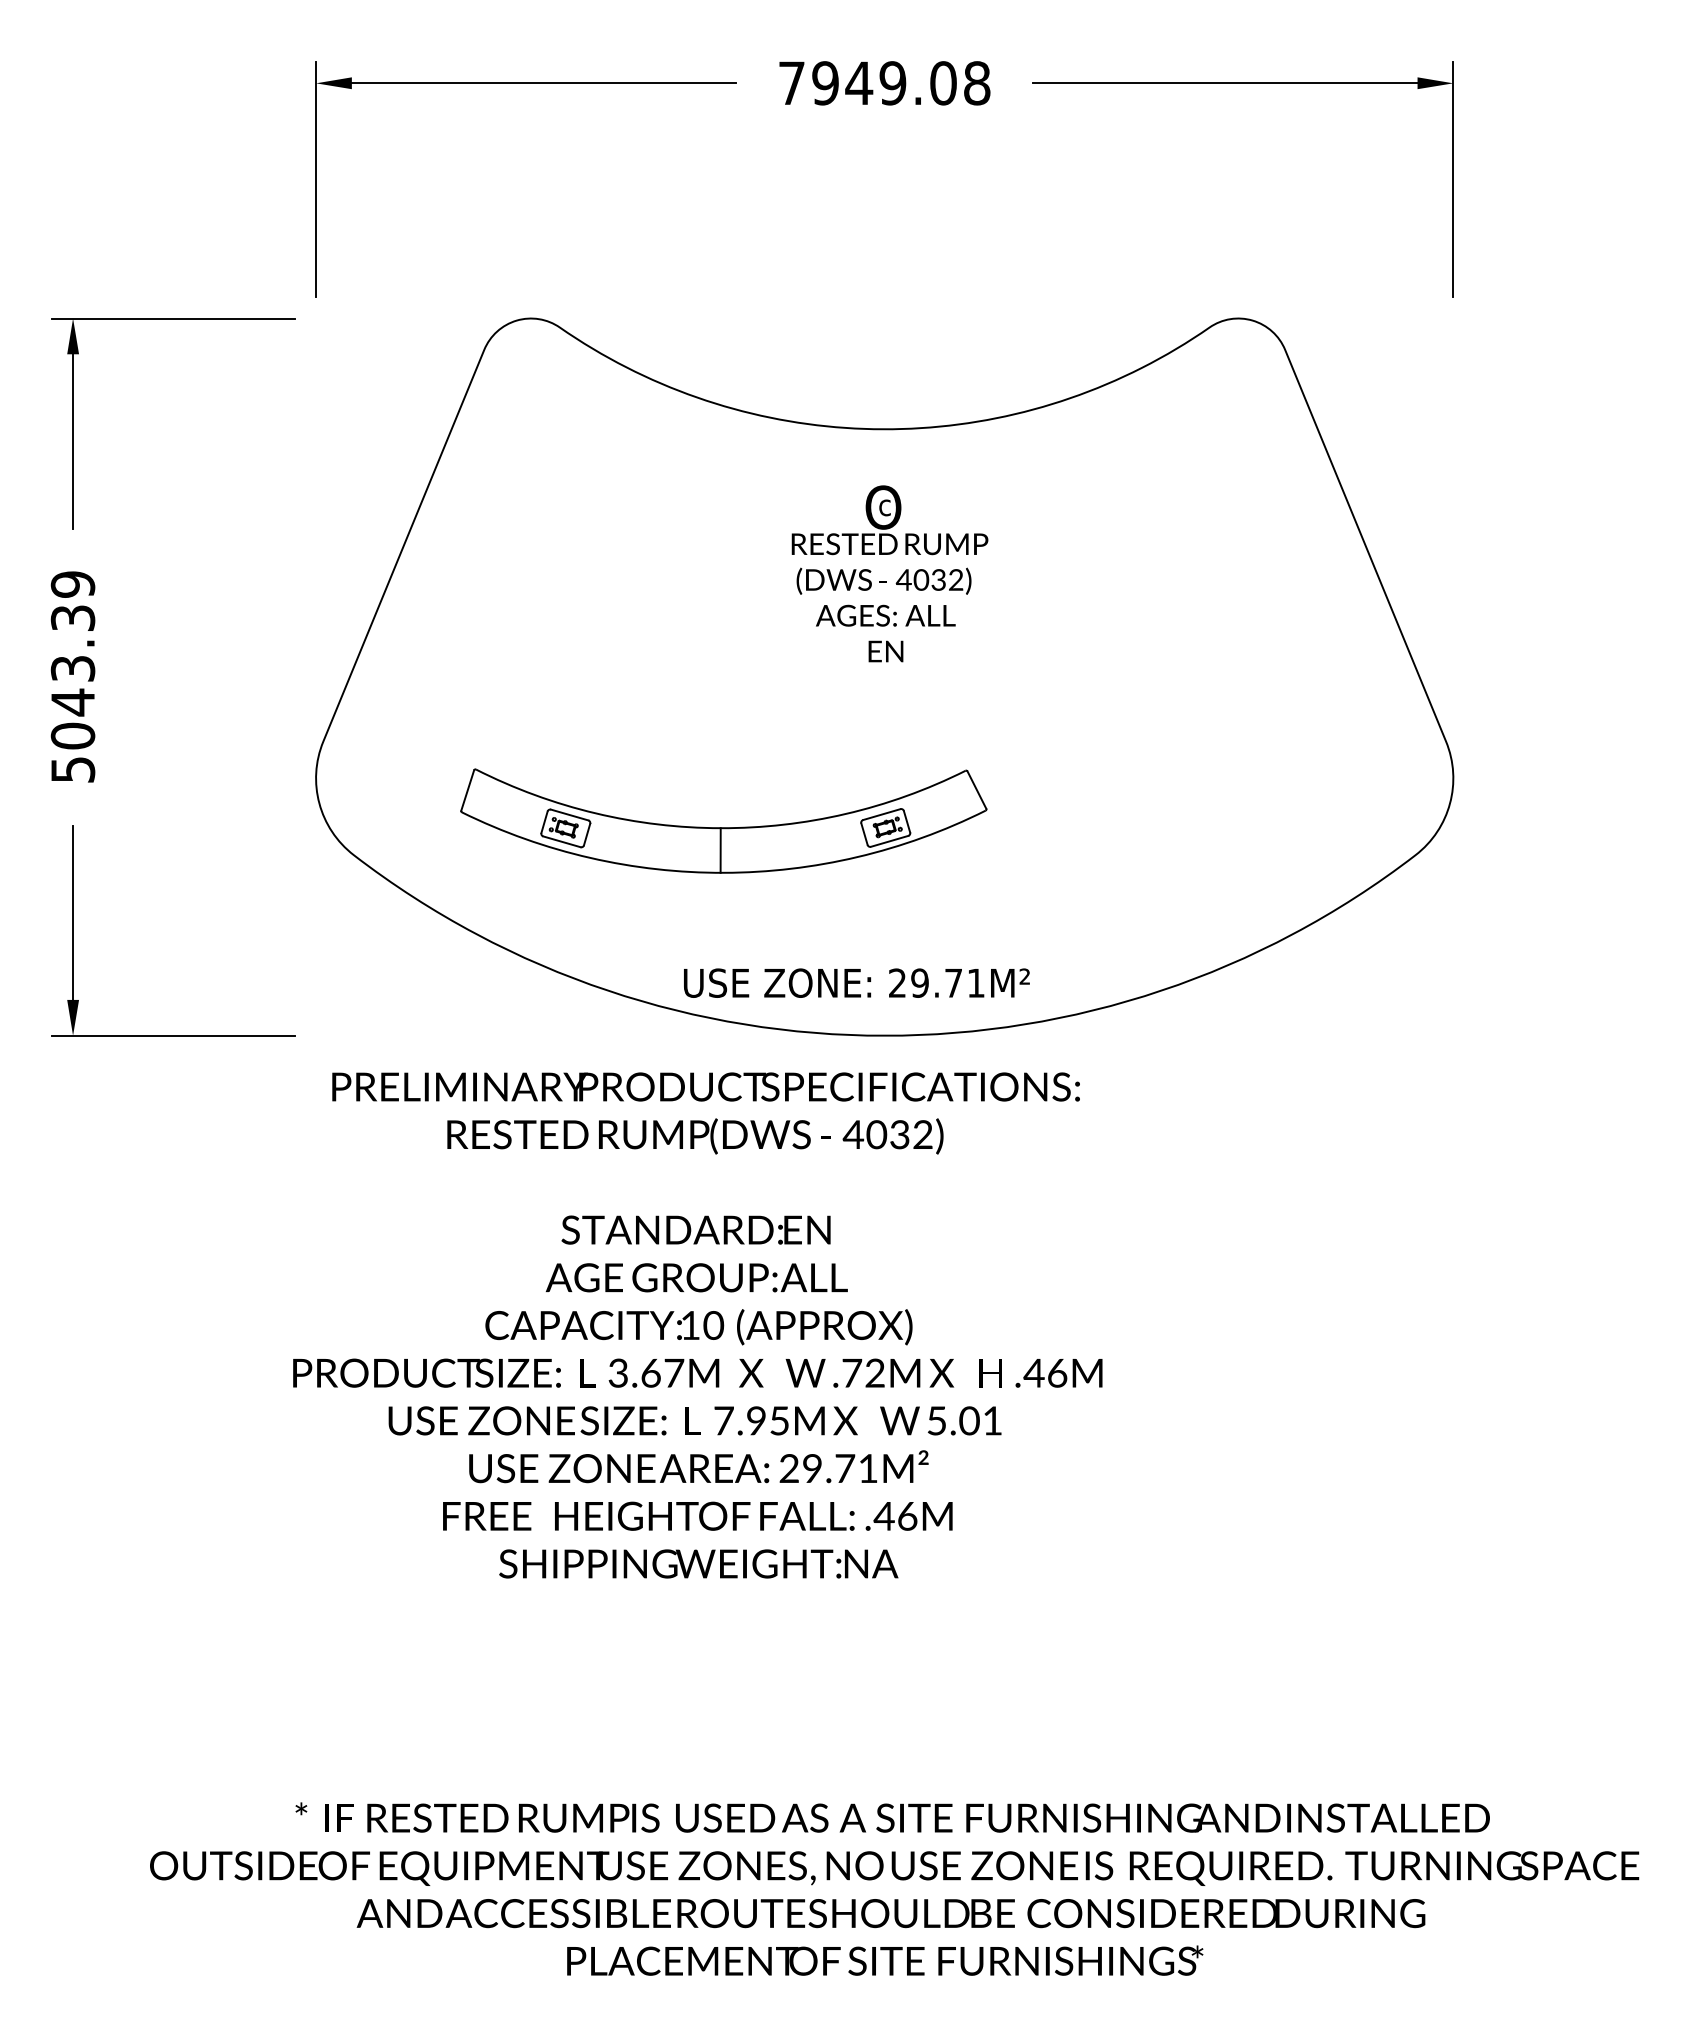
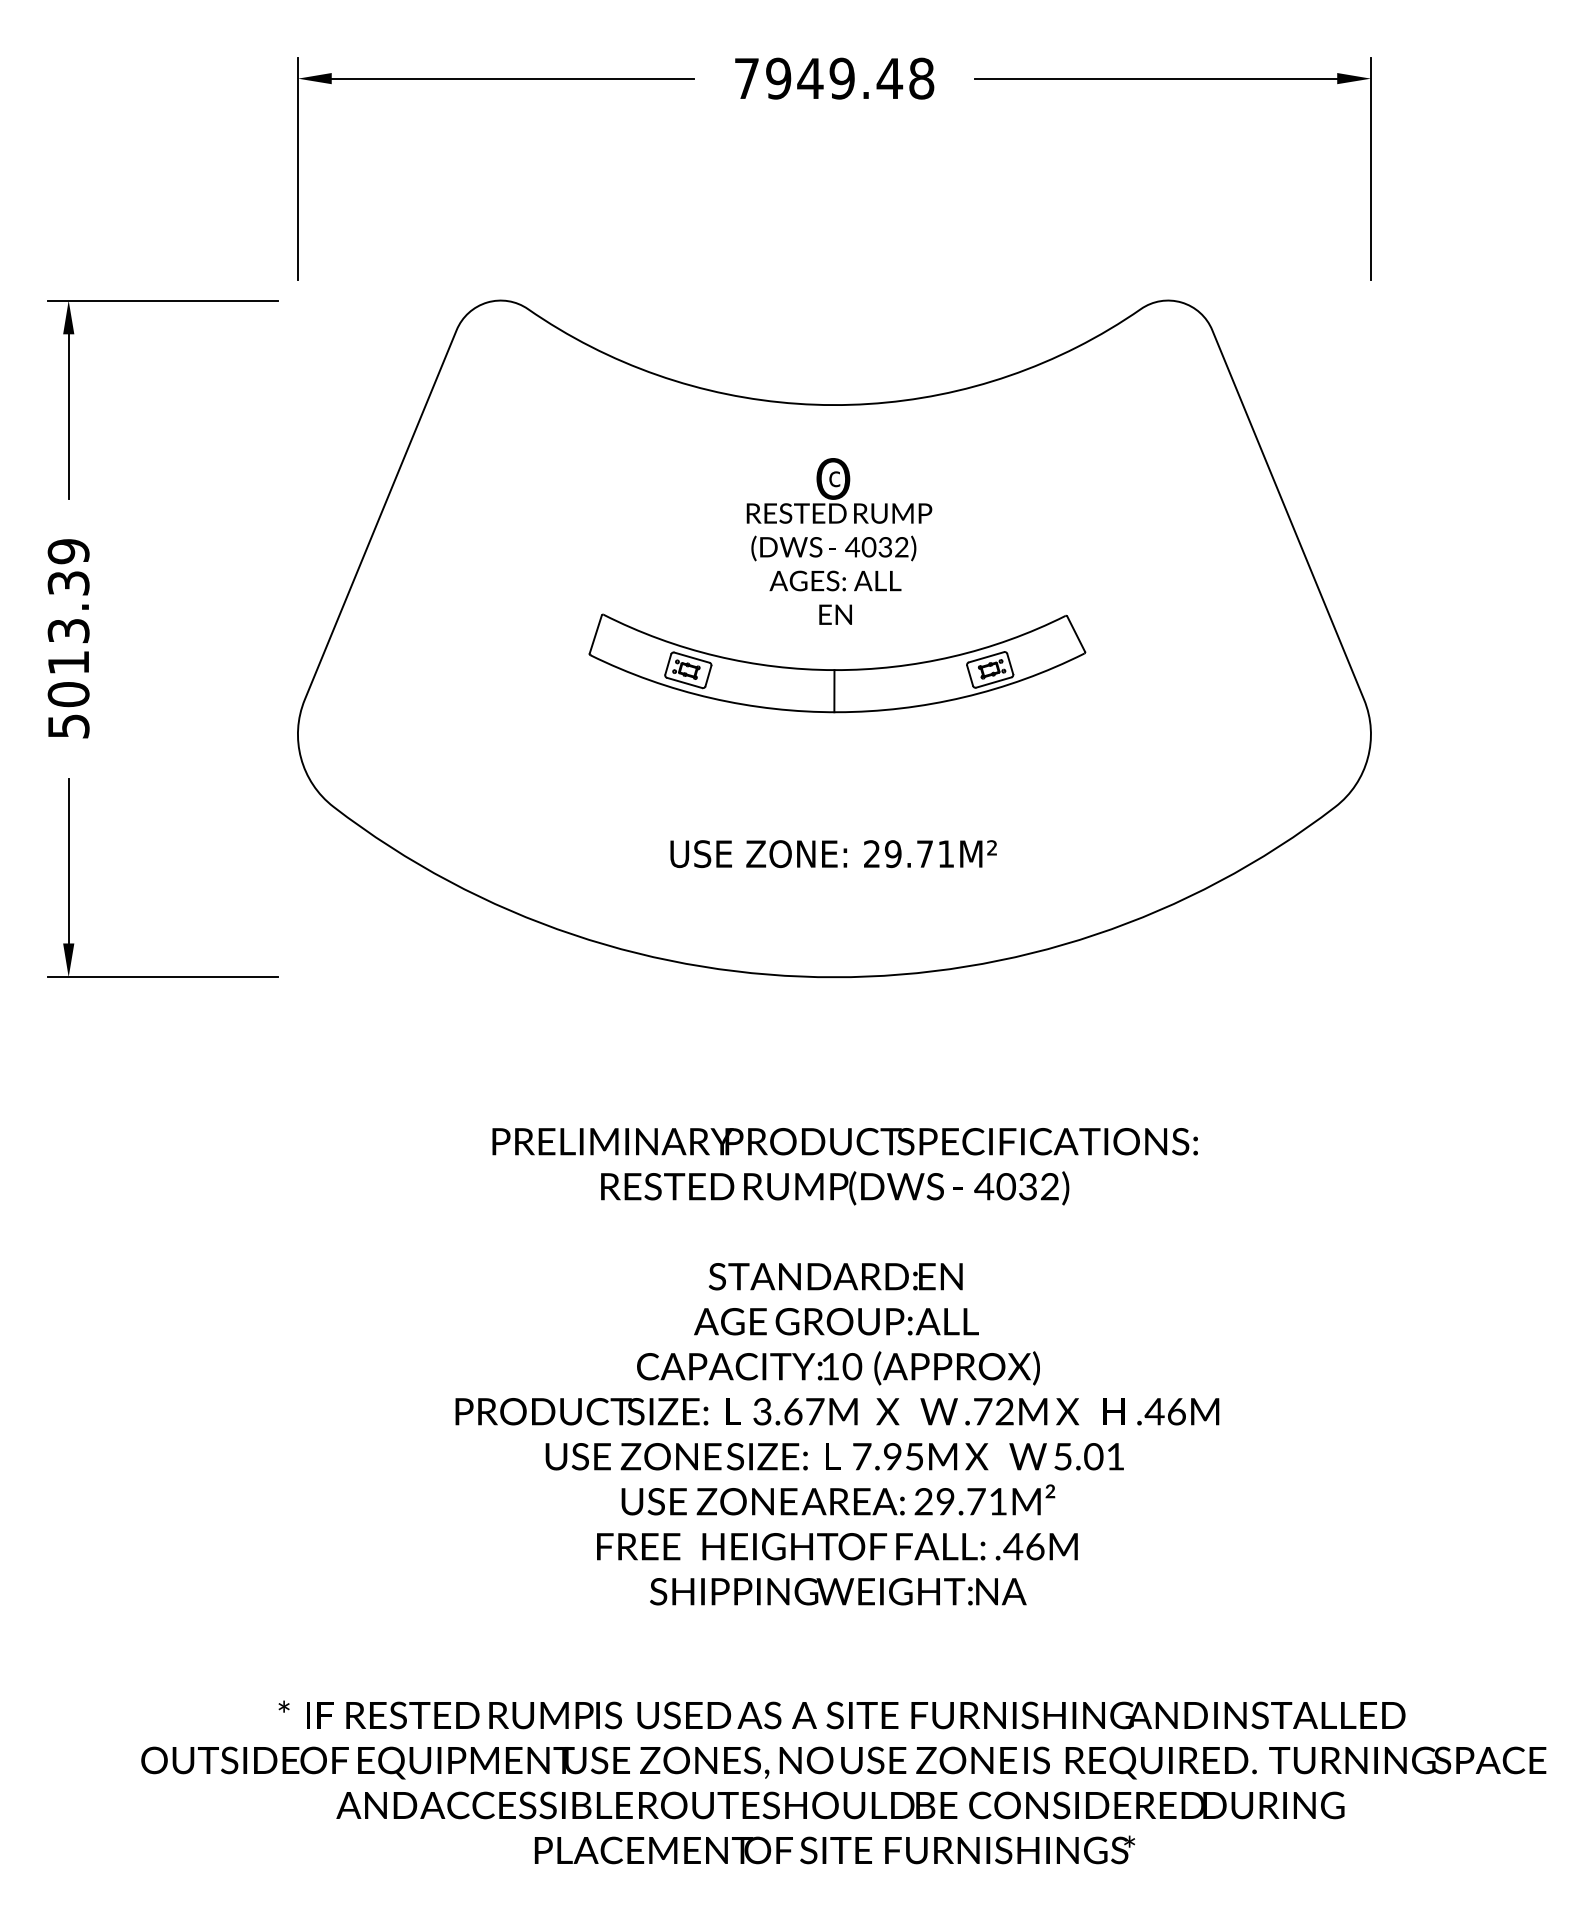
text: (943, 83) -> (889, 78), 7949.08 -> 7949.48
text: (72, 702) -> (68, 662), 5043.39 -> 5013.39
part: (723, 827) -> (837, 669), moved
text: (856, 982) -> (833, 853), moved
text: (697, 1325) -> (837, 1366), moved

